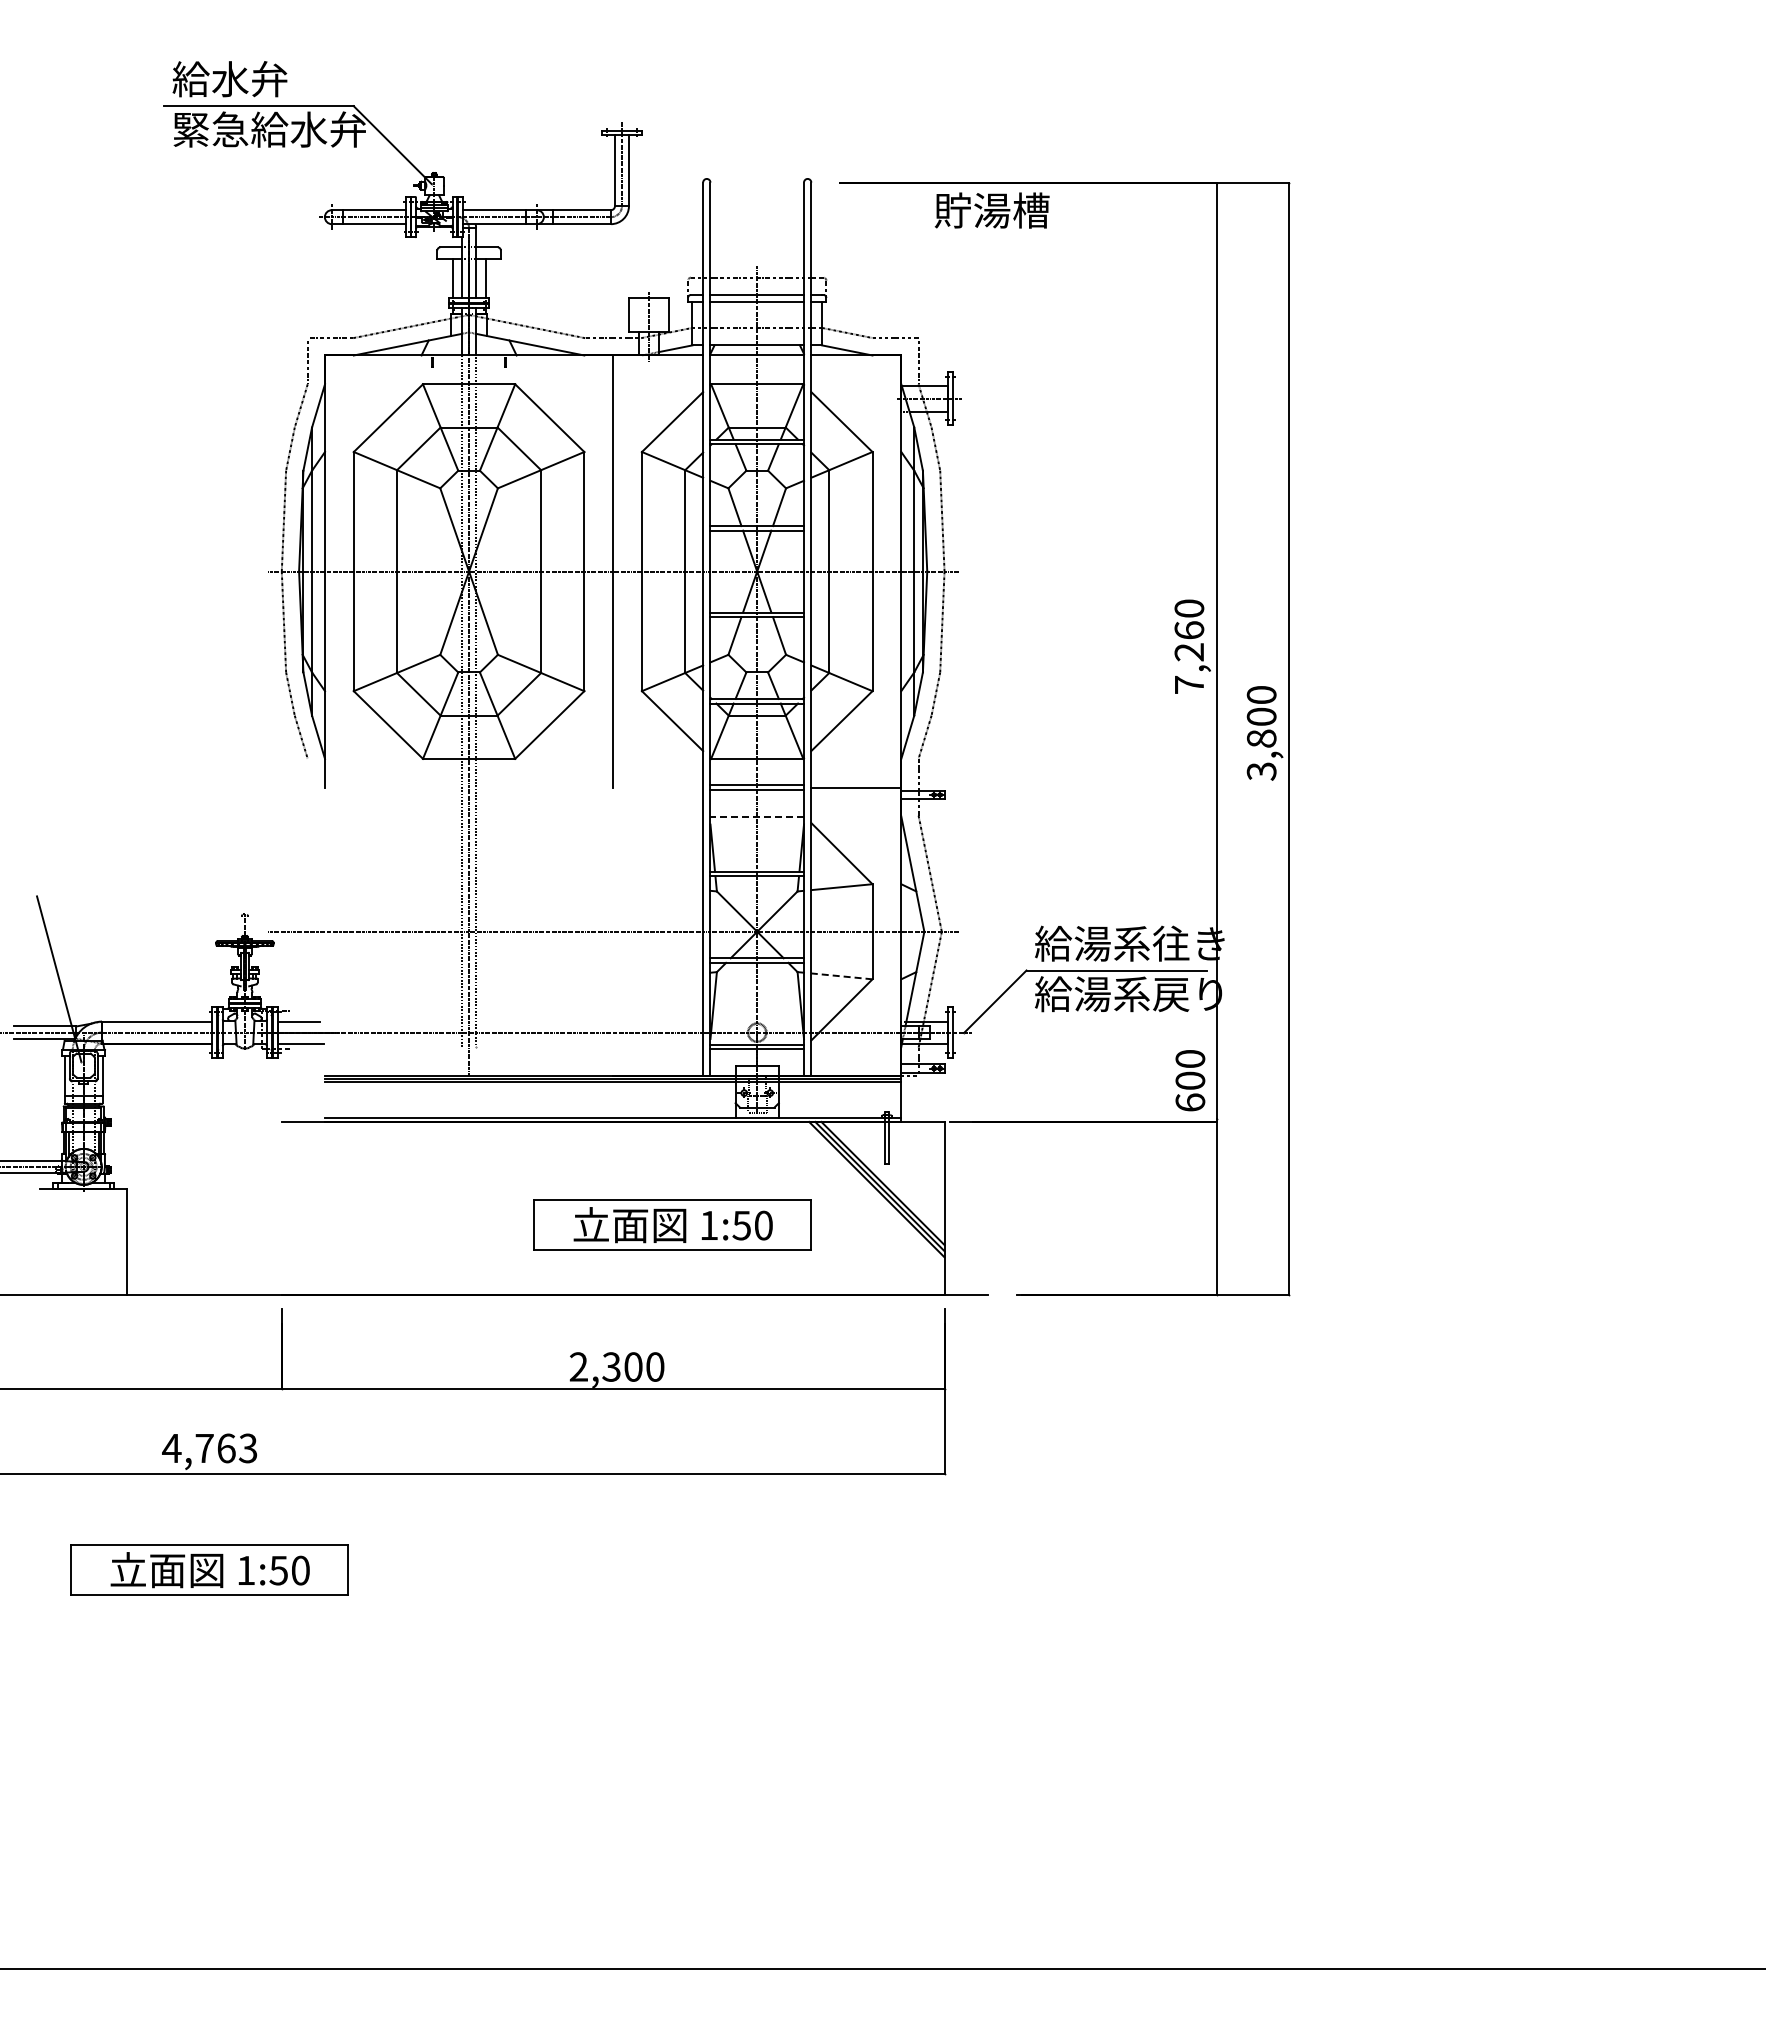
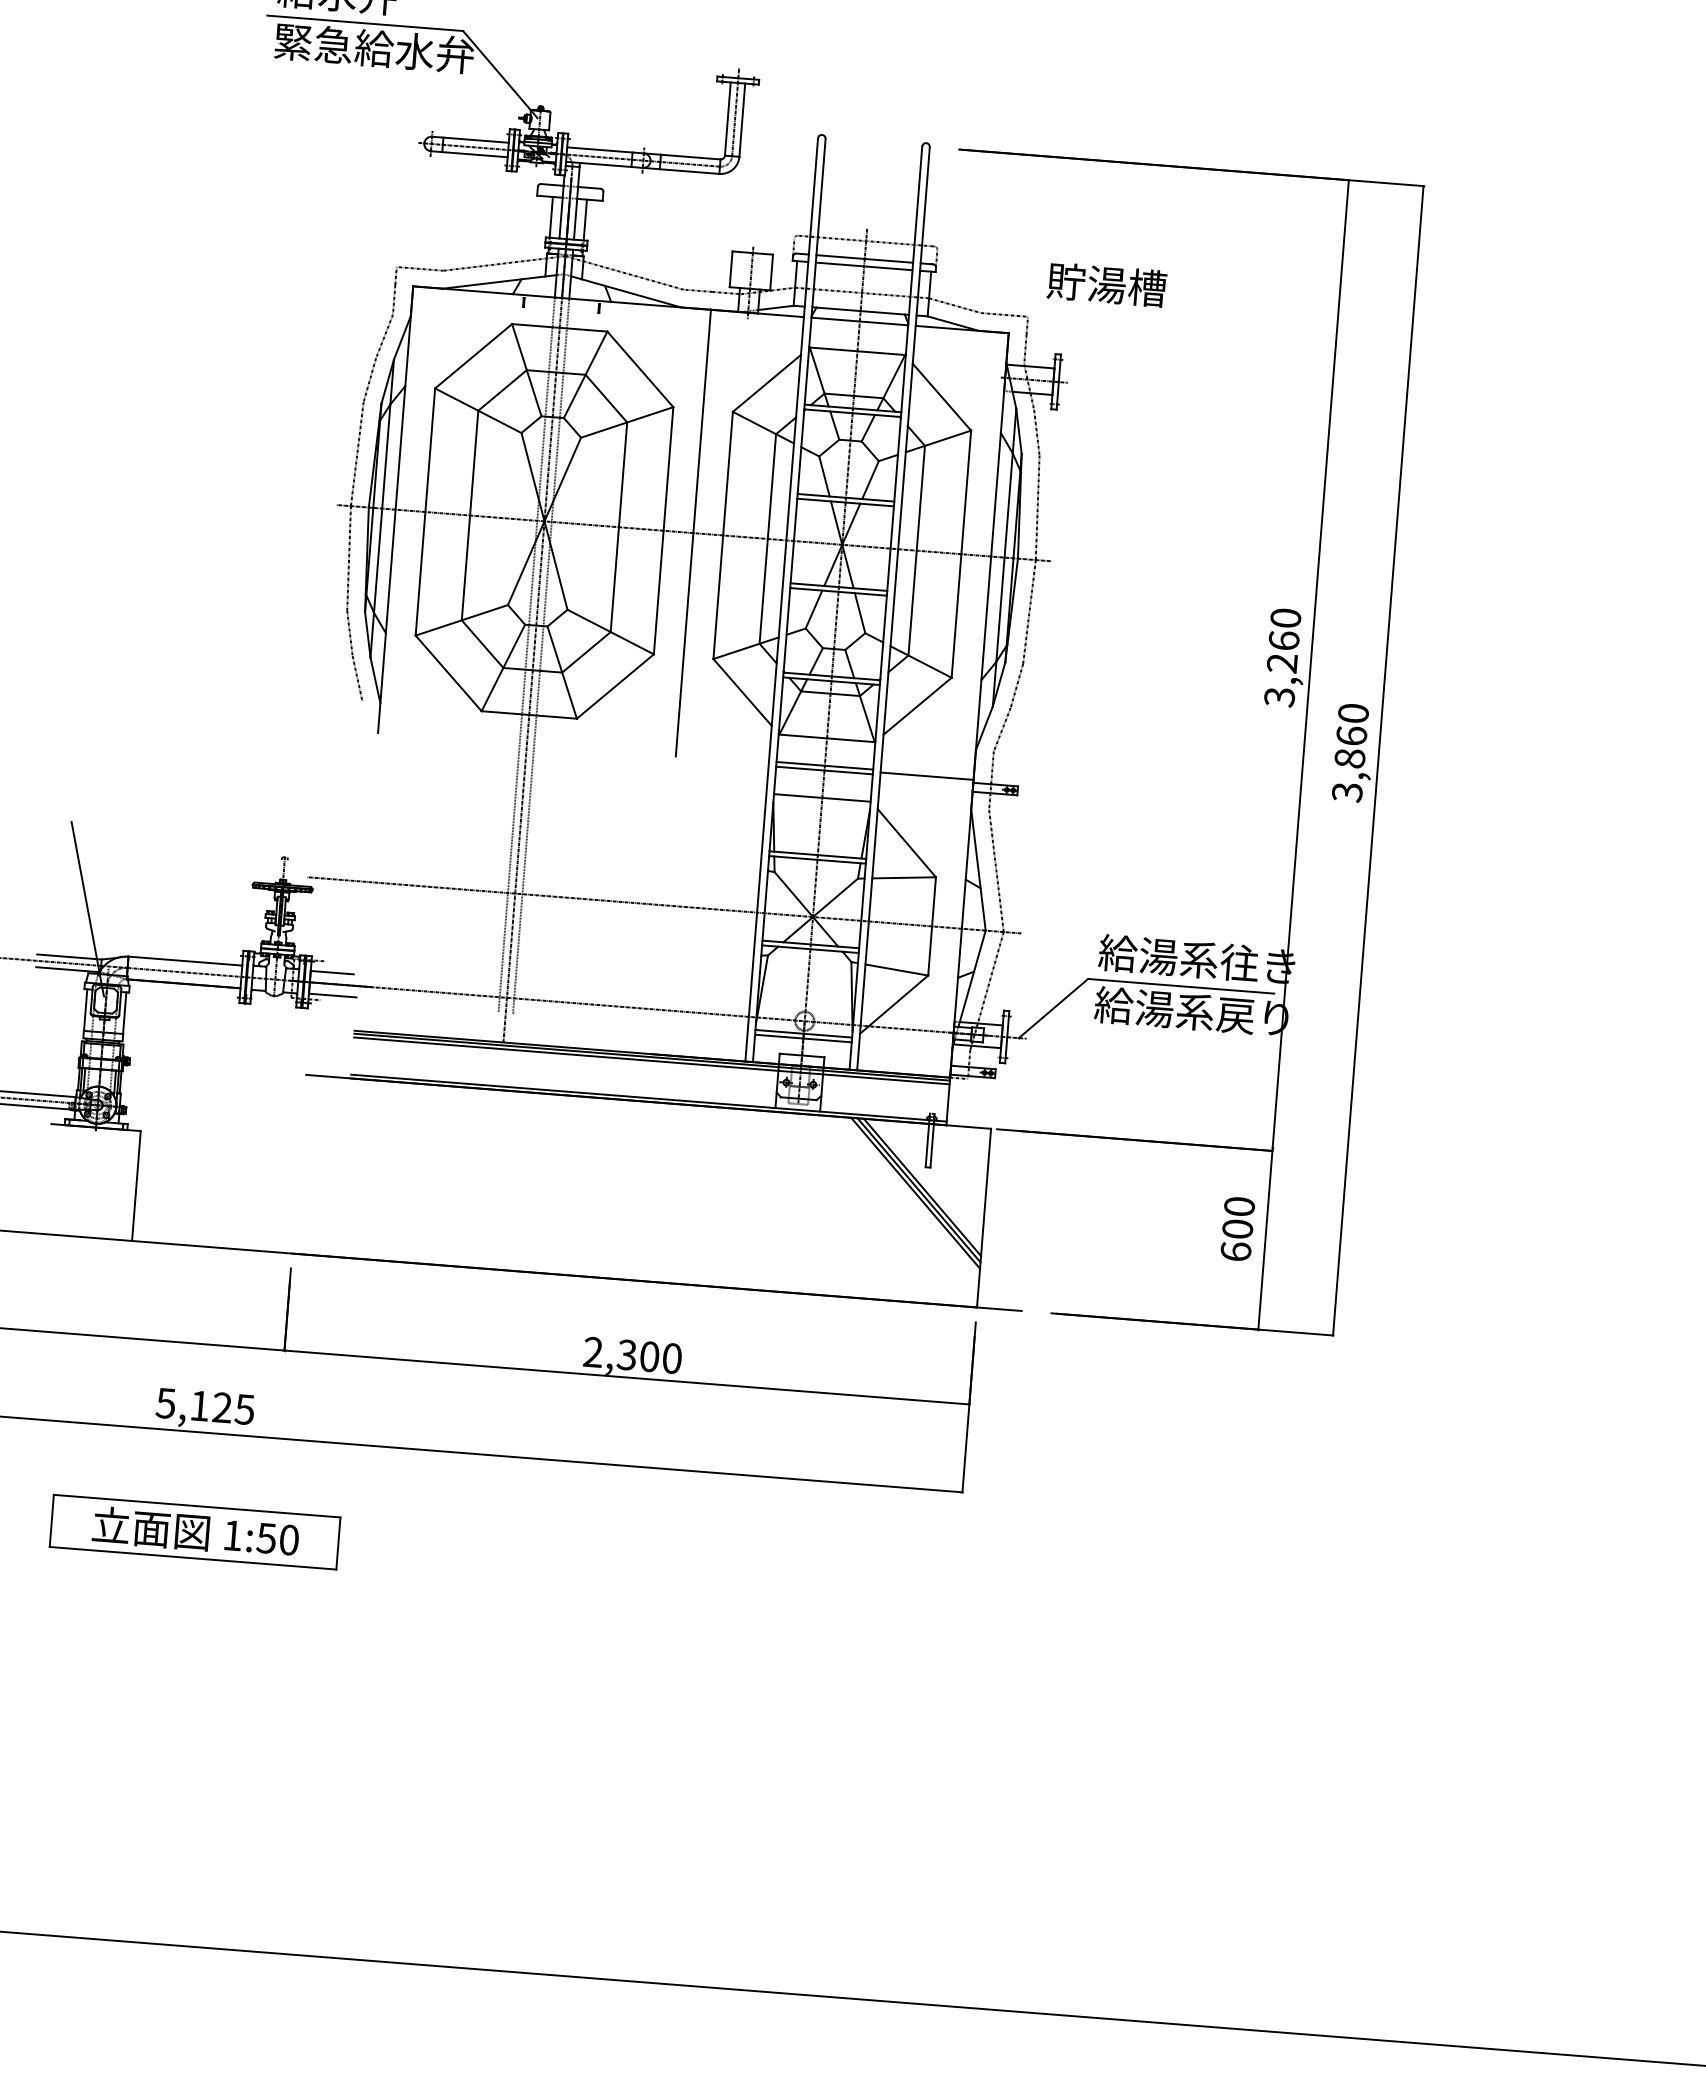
text: (991, 210) -> (1106, 284), moved
text: (1189, 684) -> (1279, 696), 7,260 -> 3,260
text: (1261, 716) -> (1351, 735), 3,800 -> 3,860
line: (757, 816) -> (822, 797), dashed -> solid
line: (841, 976) -> (896, 970), dashed -> solid
text: (1190, 1080) -> (1237, 1228), moved
part: (672, 1224) -> (701, 1212), removed
text: (209, 1448) -> (204, 1406), 4,763 -> 5,125

